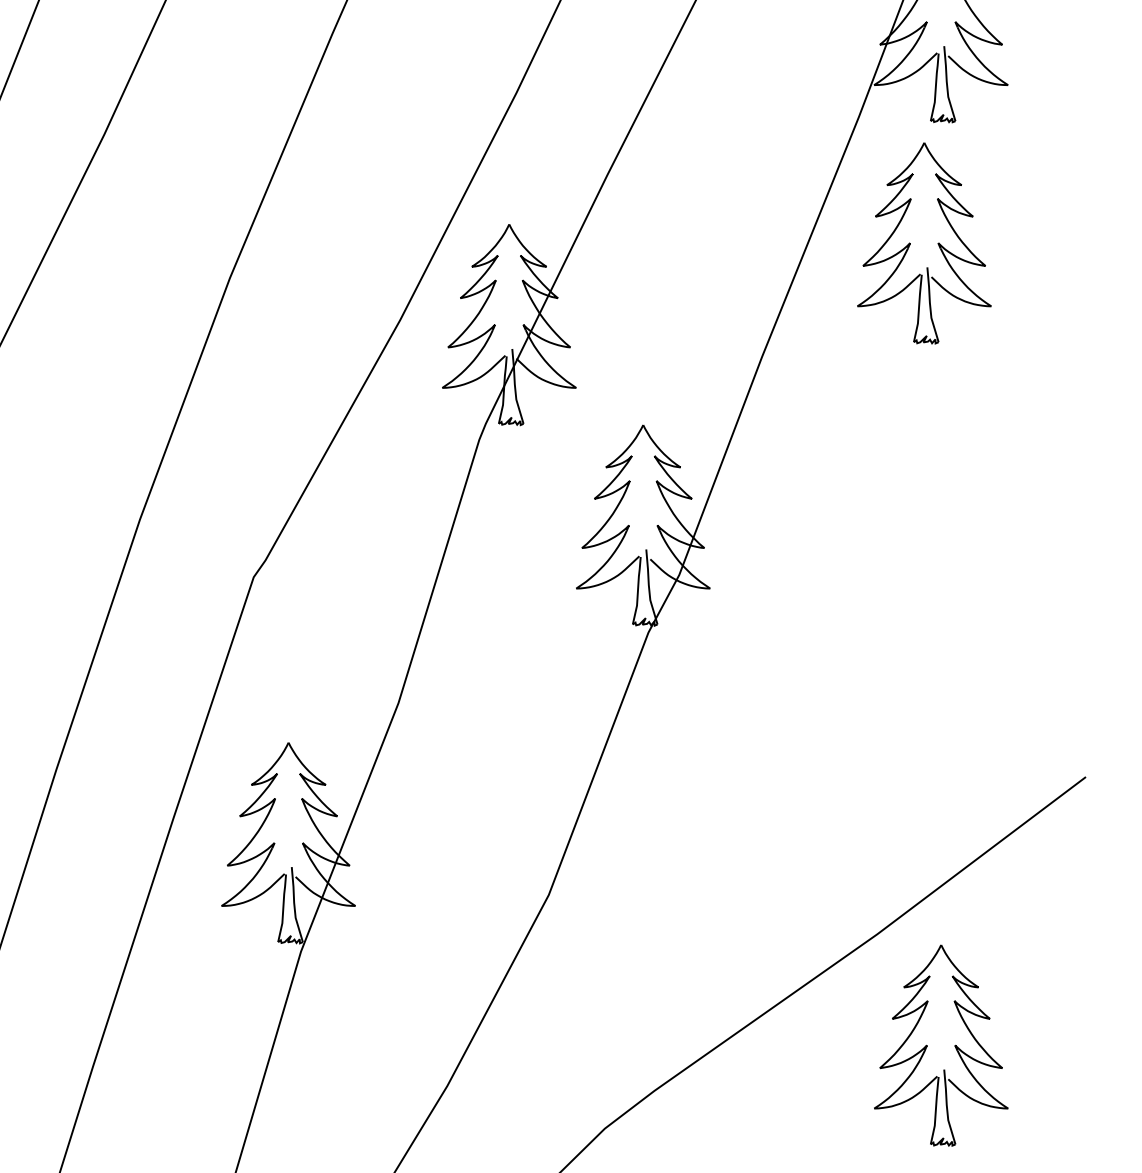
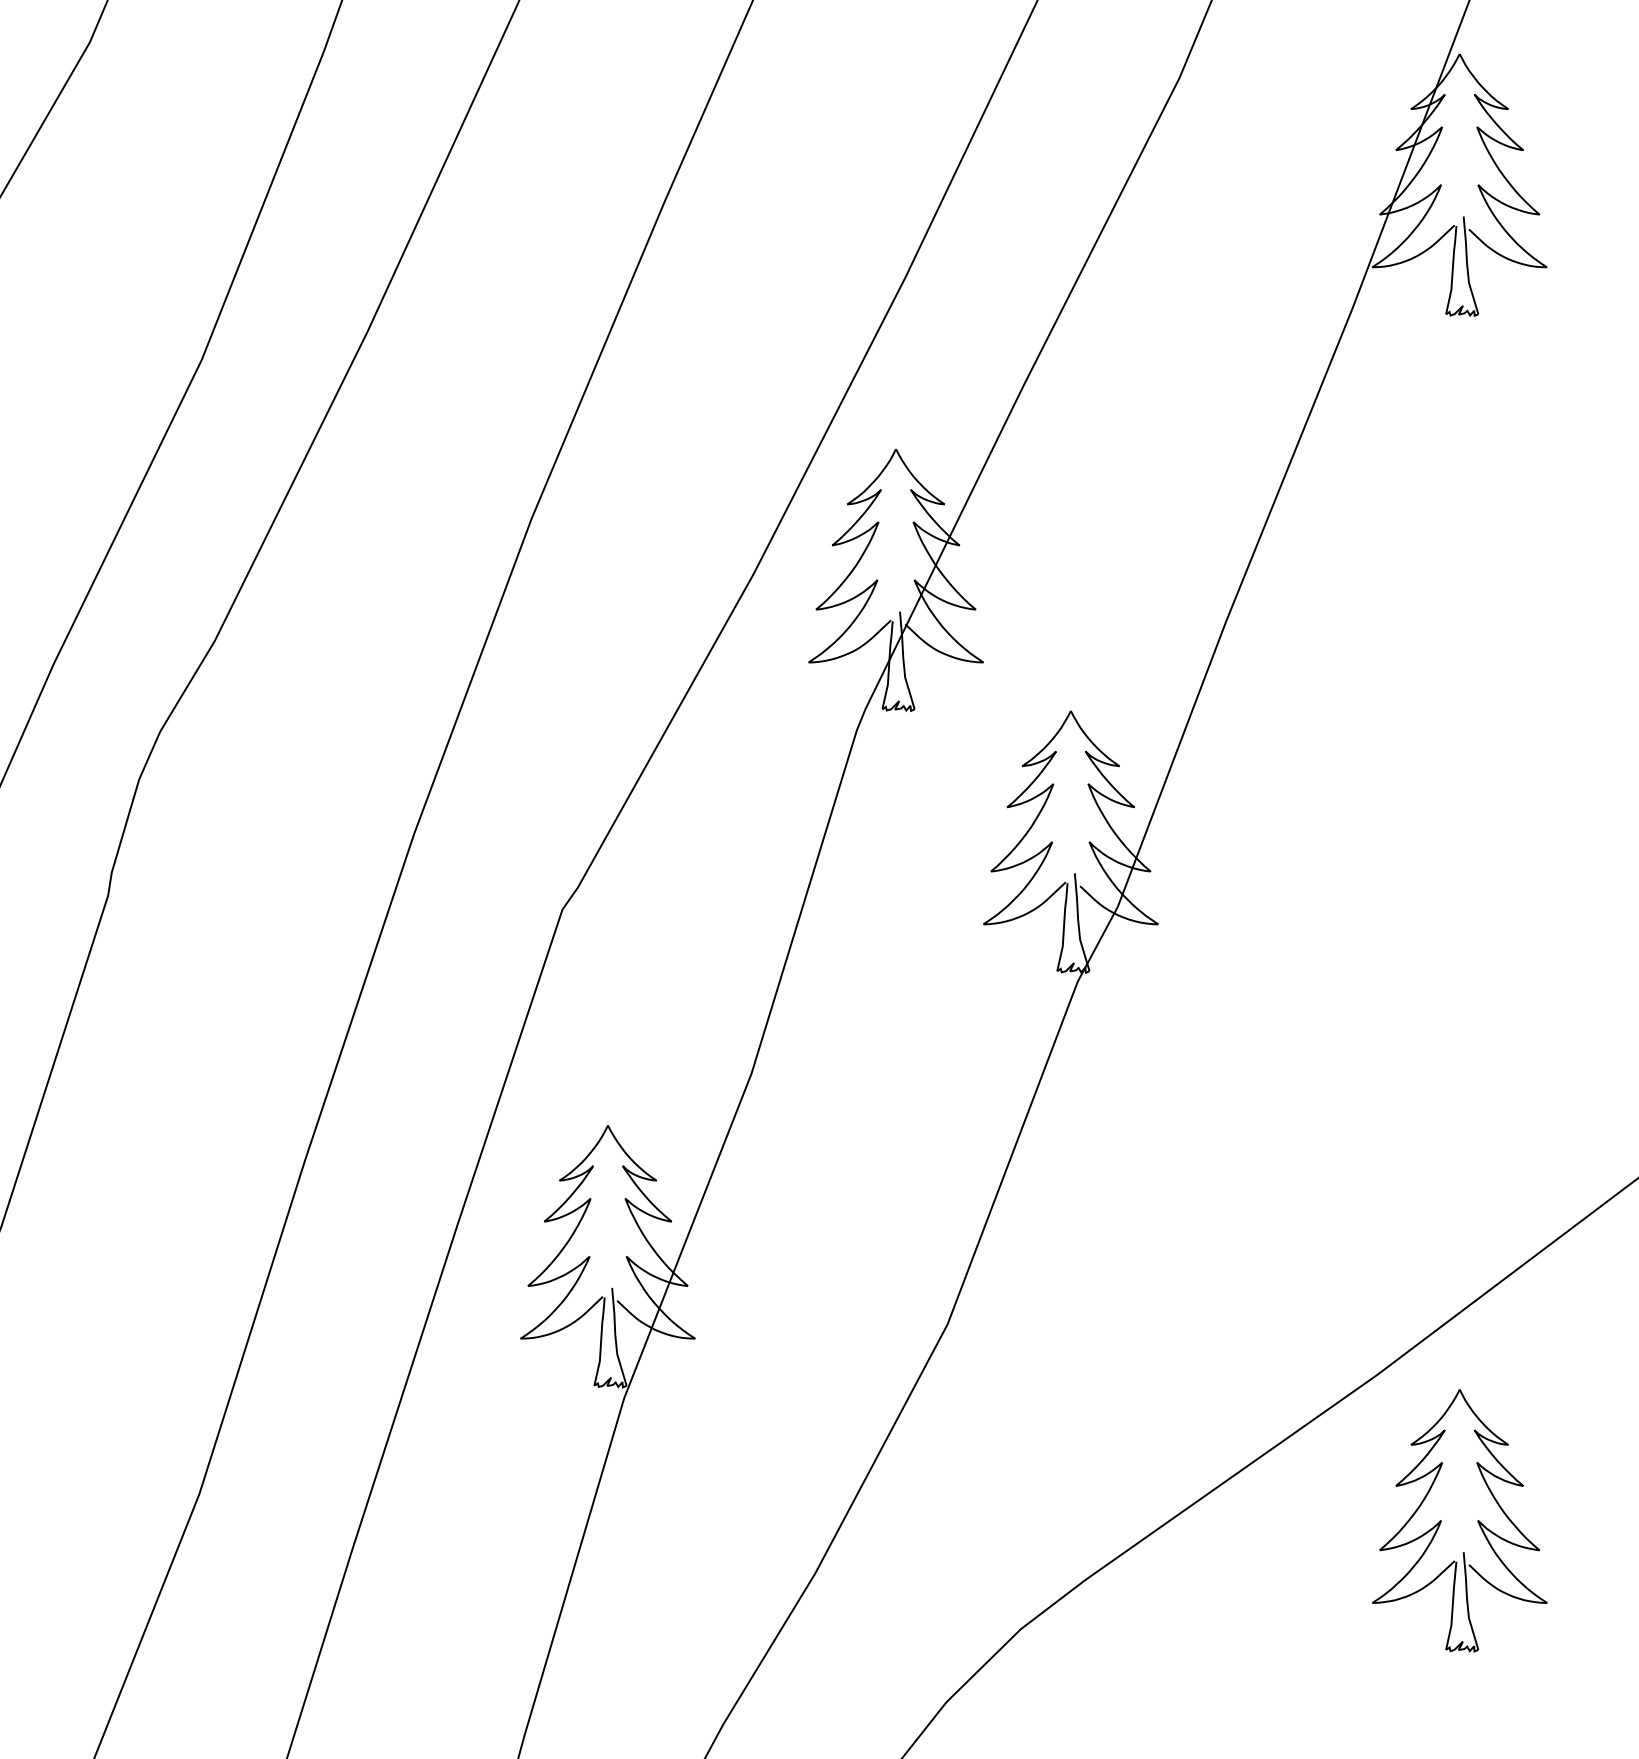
part: (910, 243) -> (1419, 473), removed

